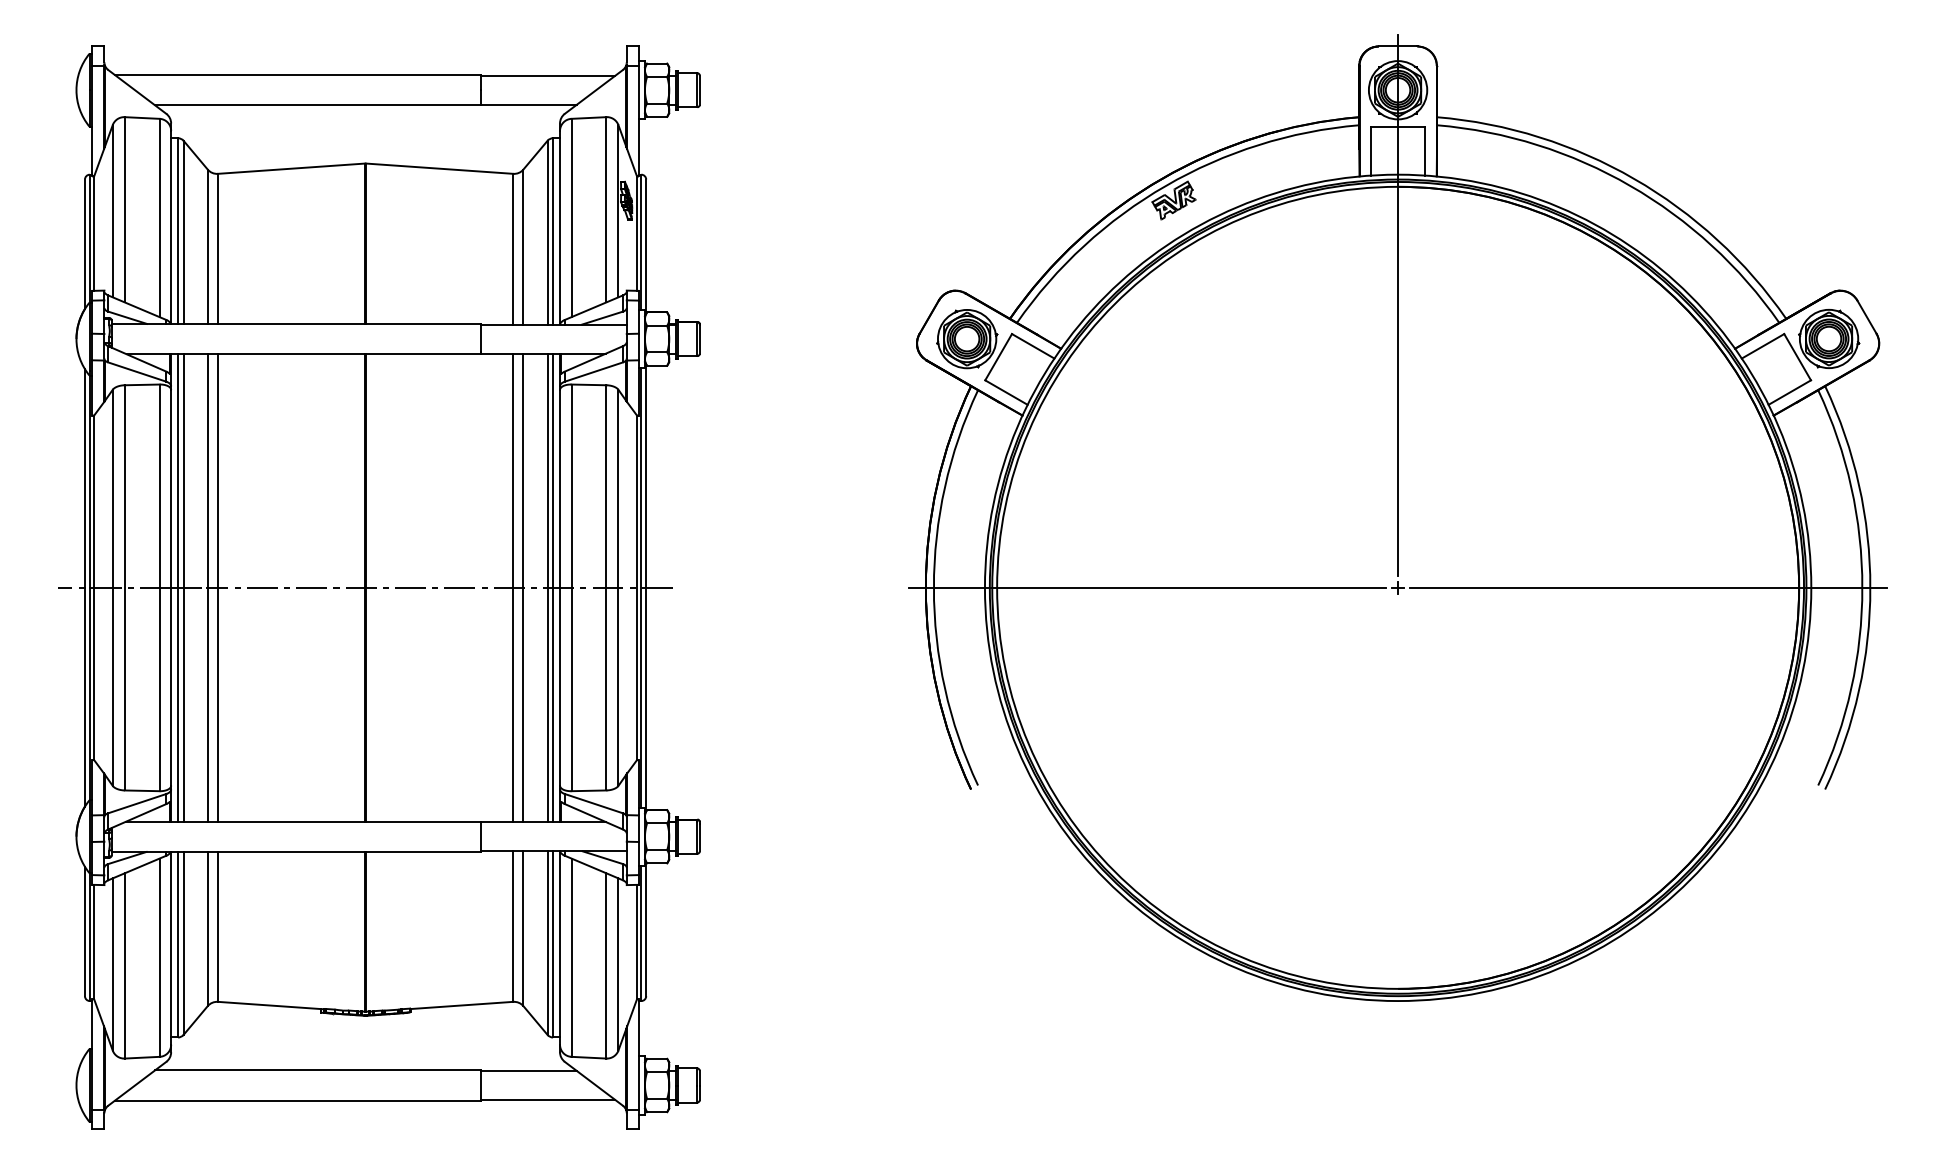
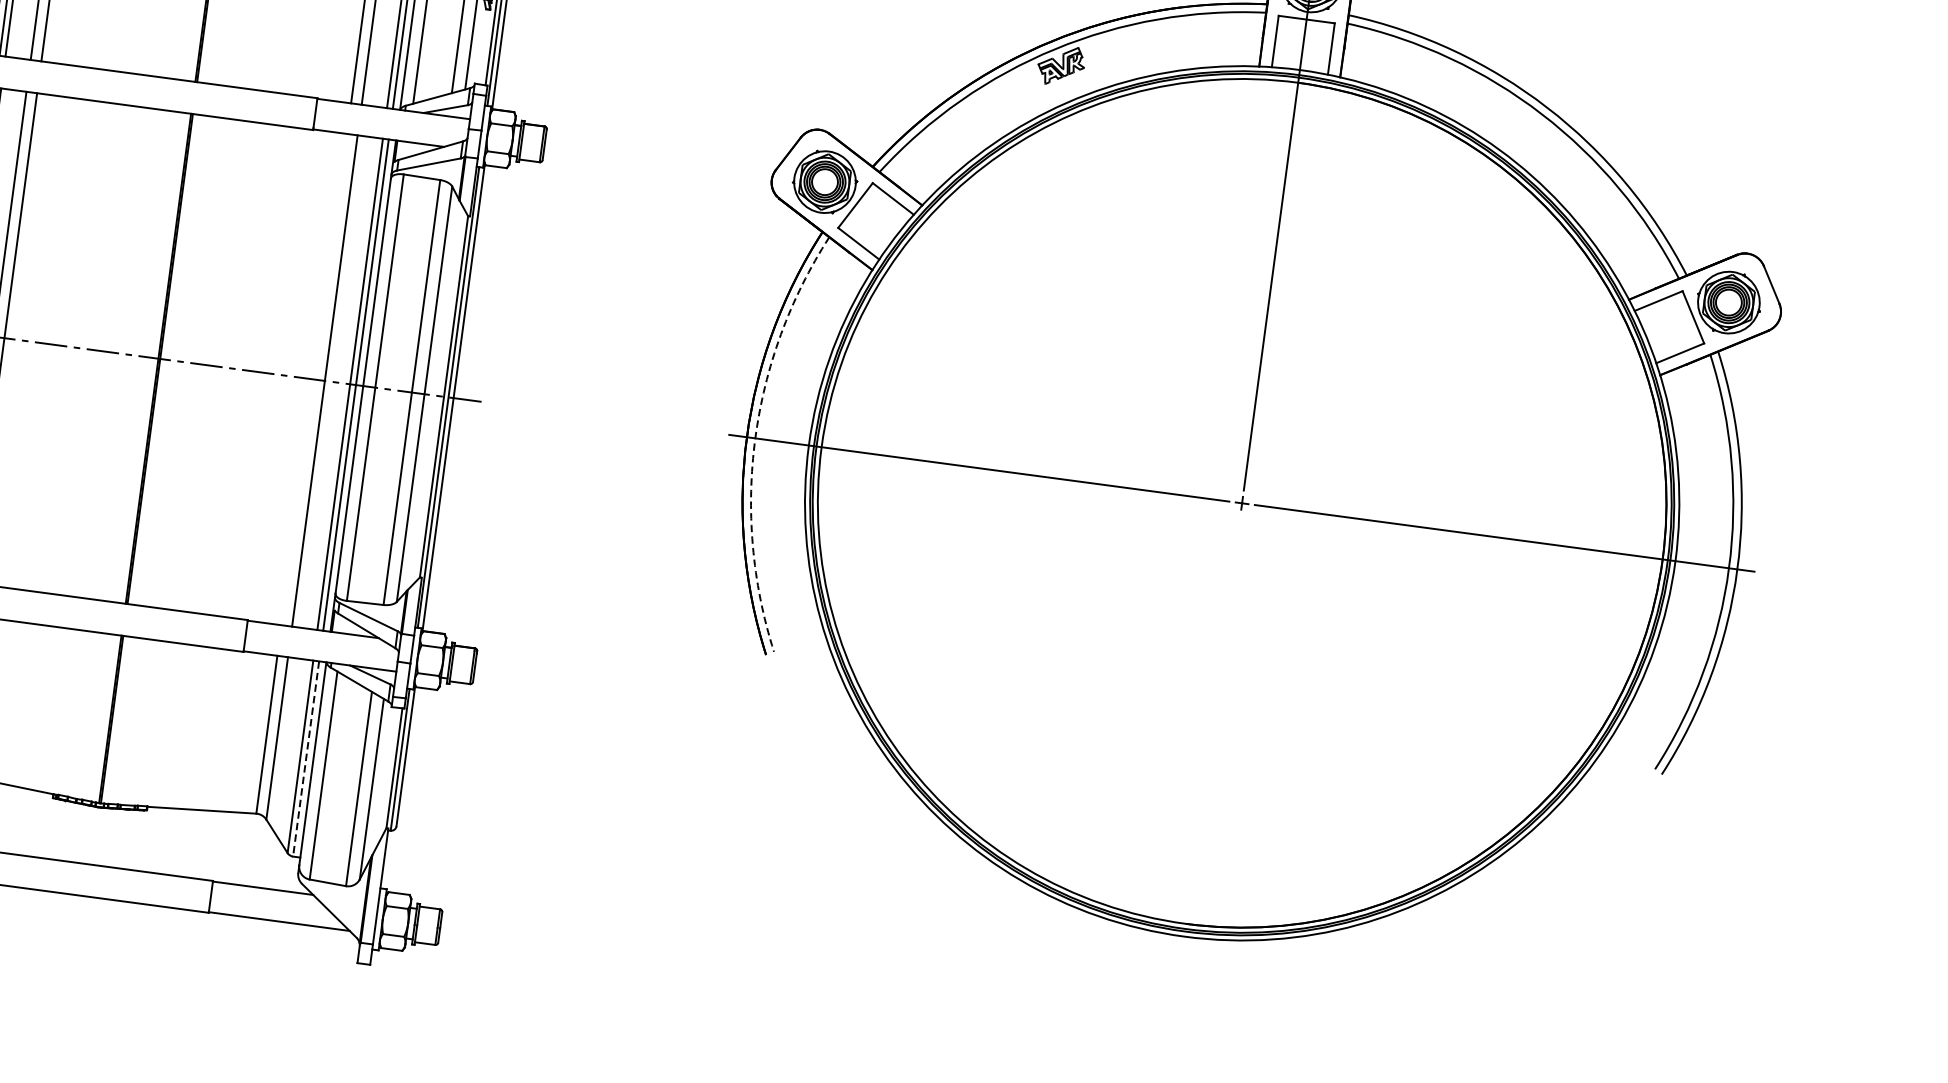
line: (513, 587) -> (314, 379), removed
arc: (933, 587) -> (754, 437), solid -> dashed
line: (553, 944) -> (306, 759), solid -> dashed

